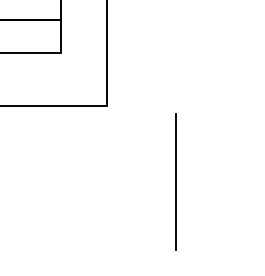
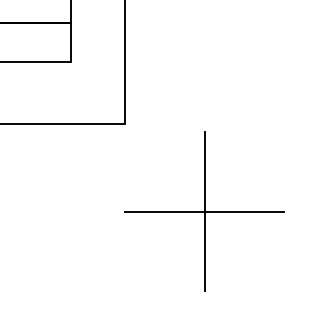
line: (175, 181) -> (204, 211), added

